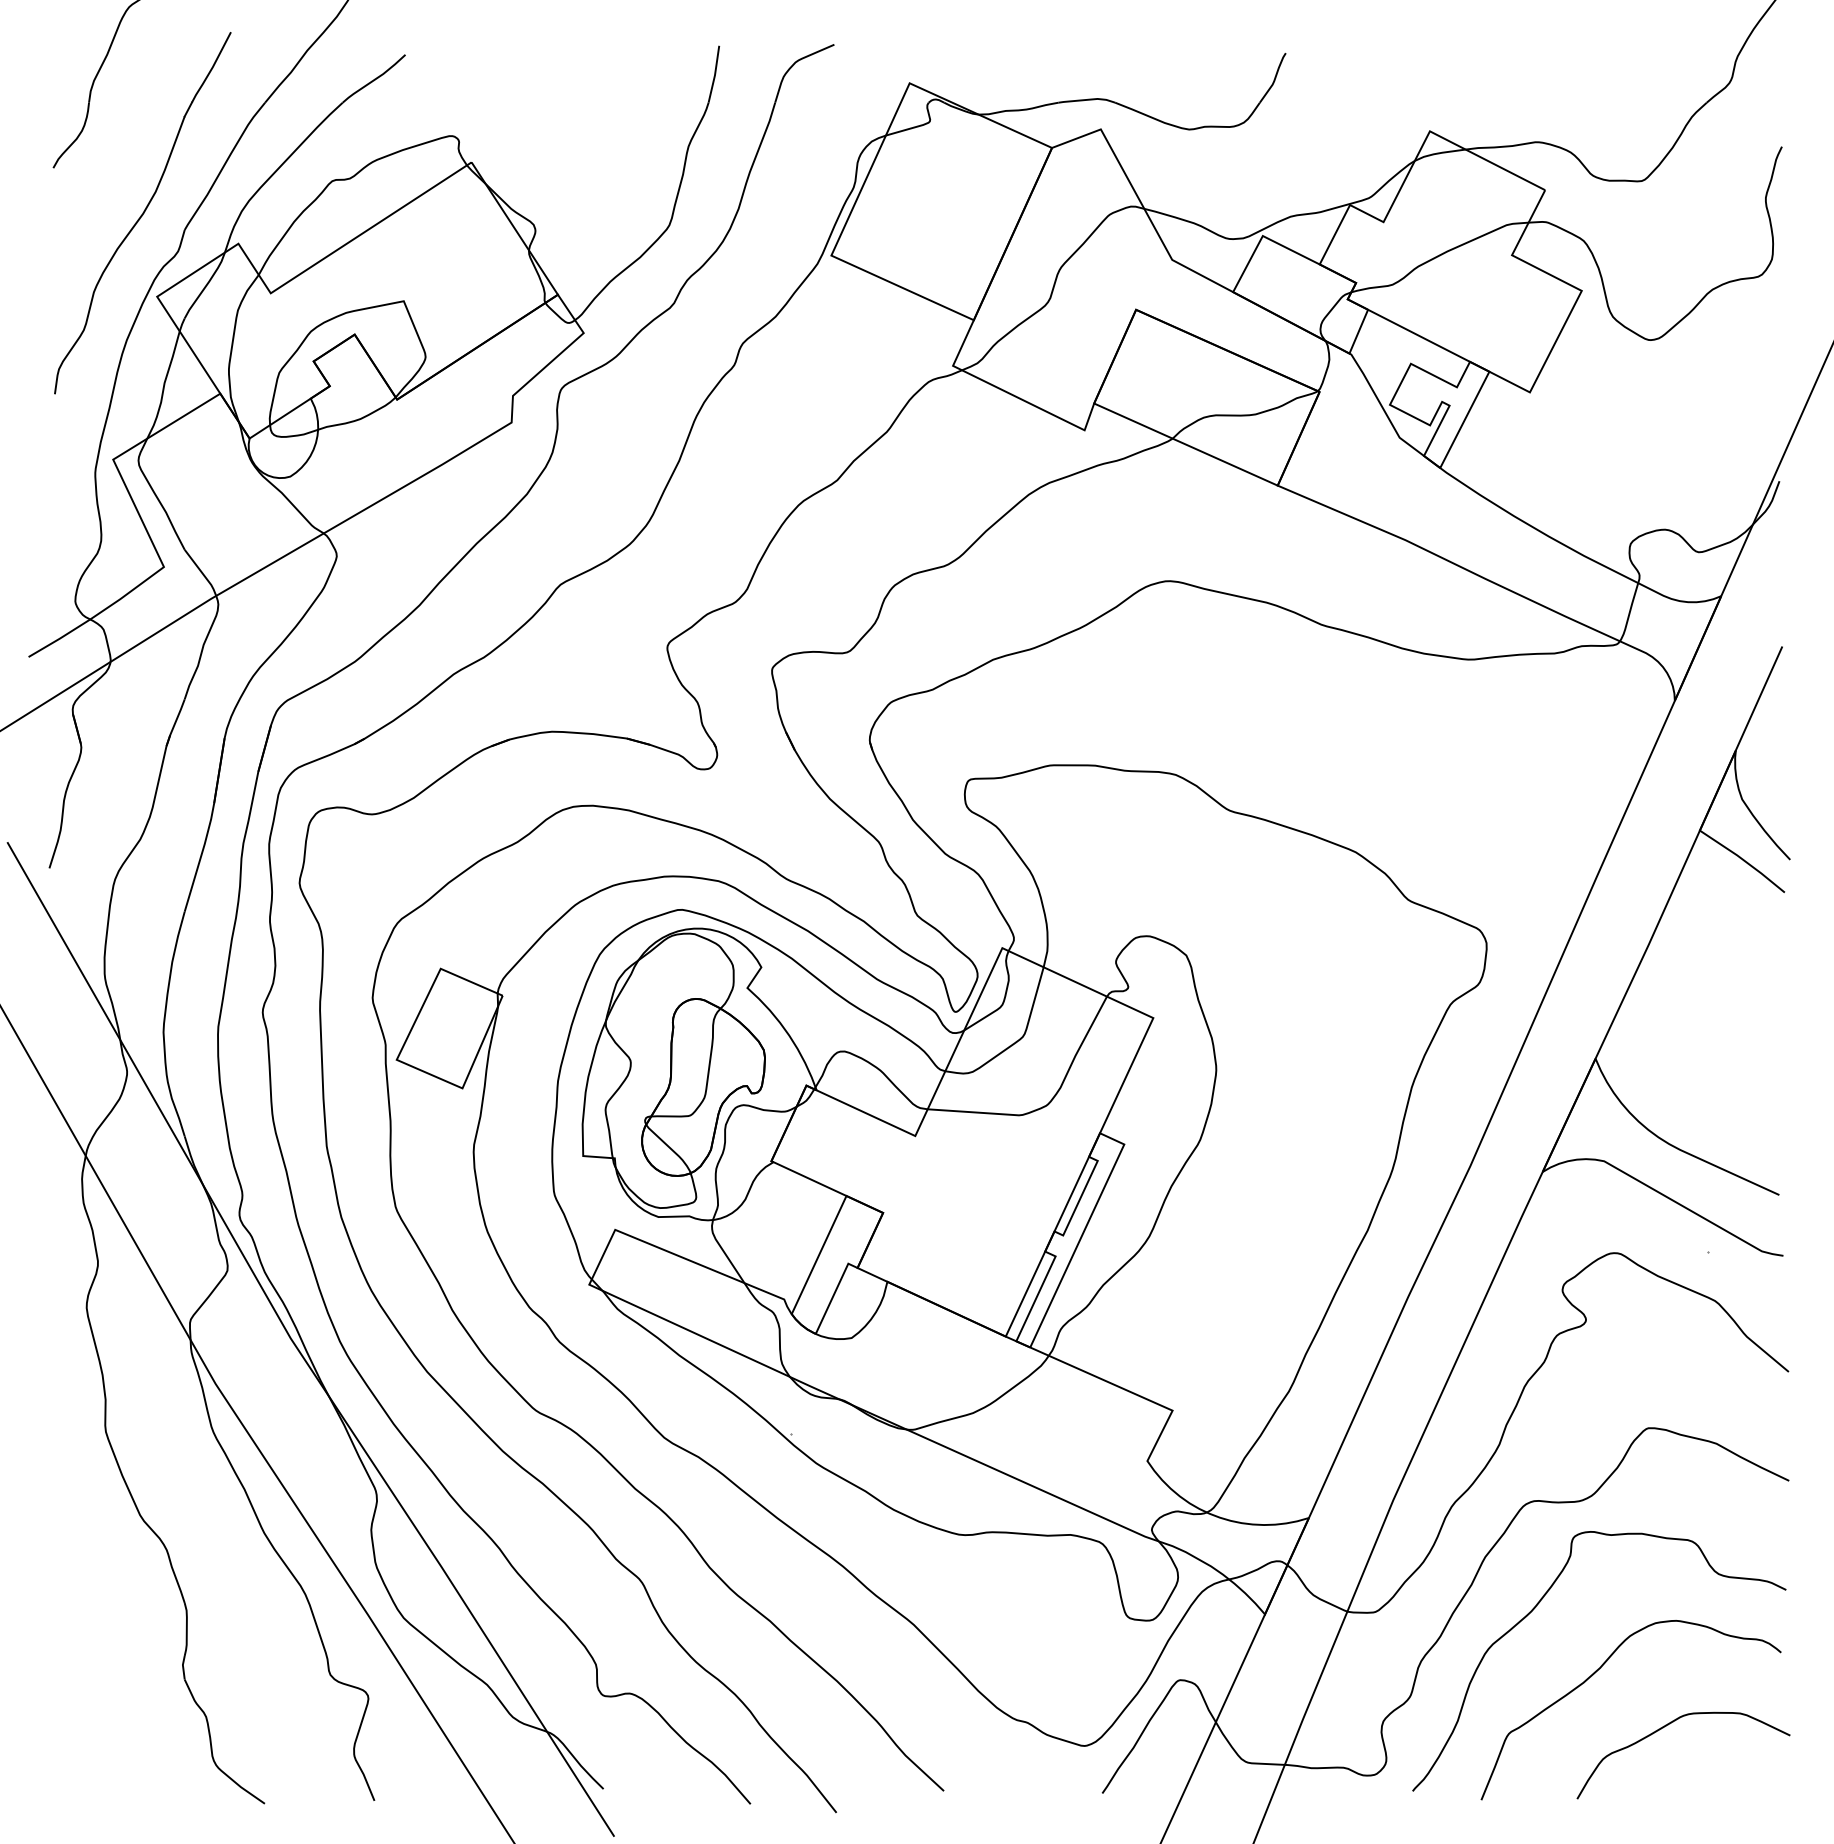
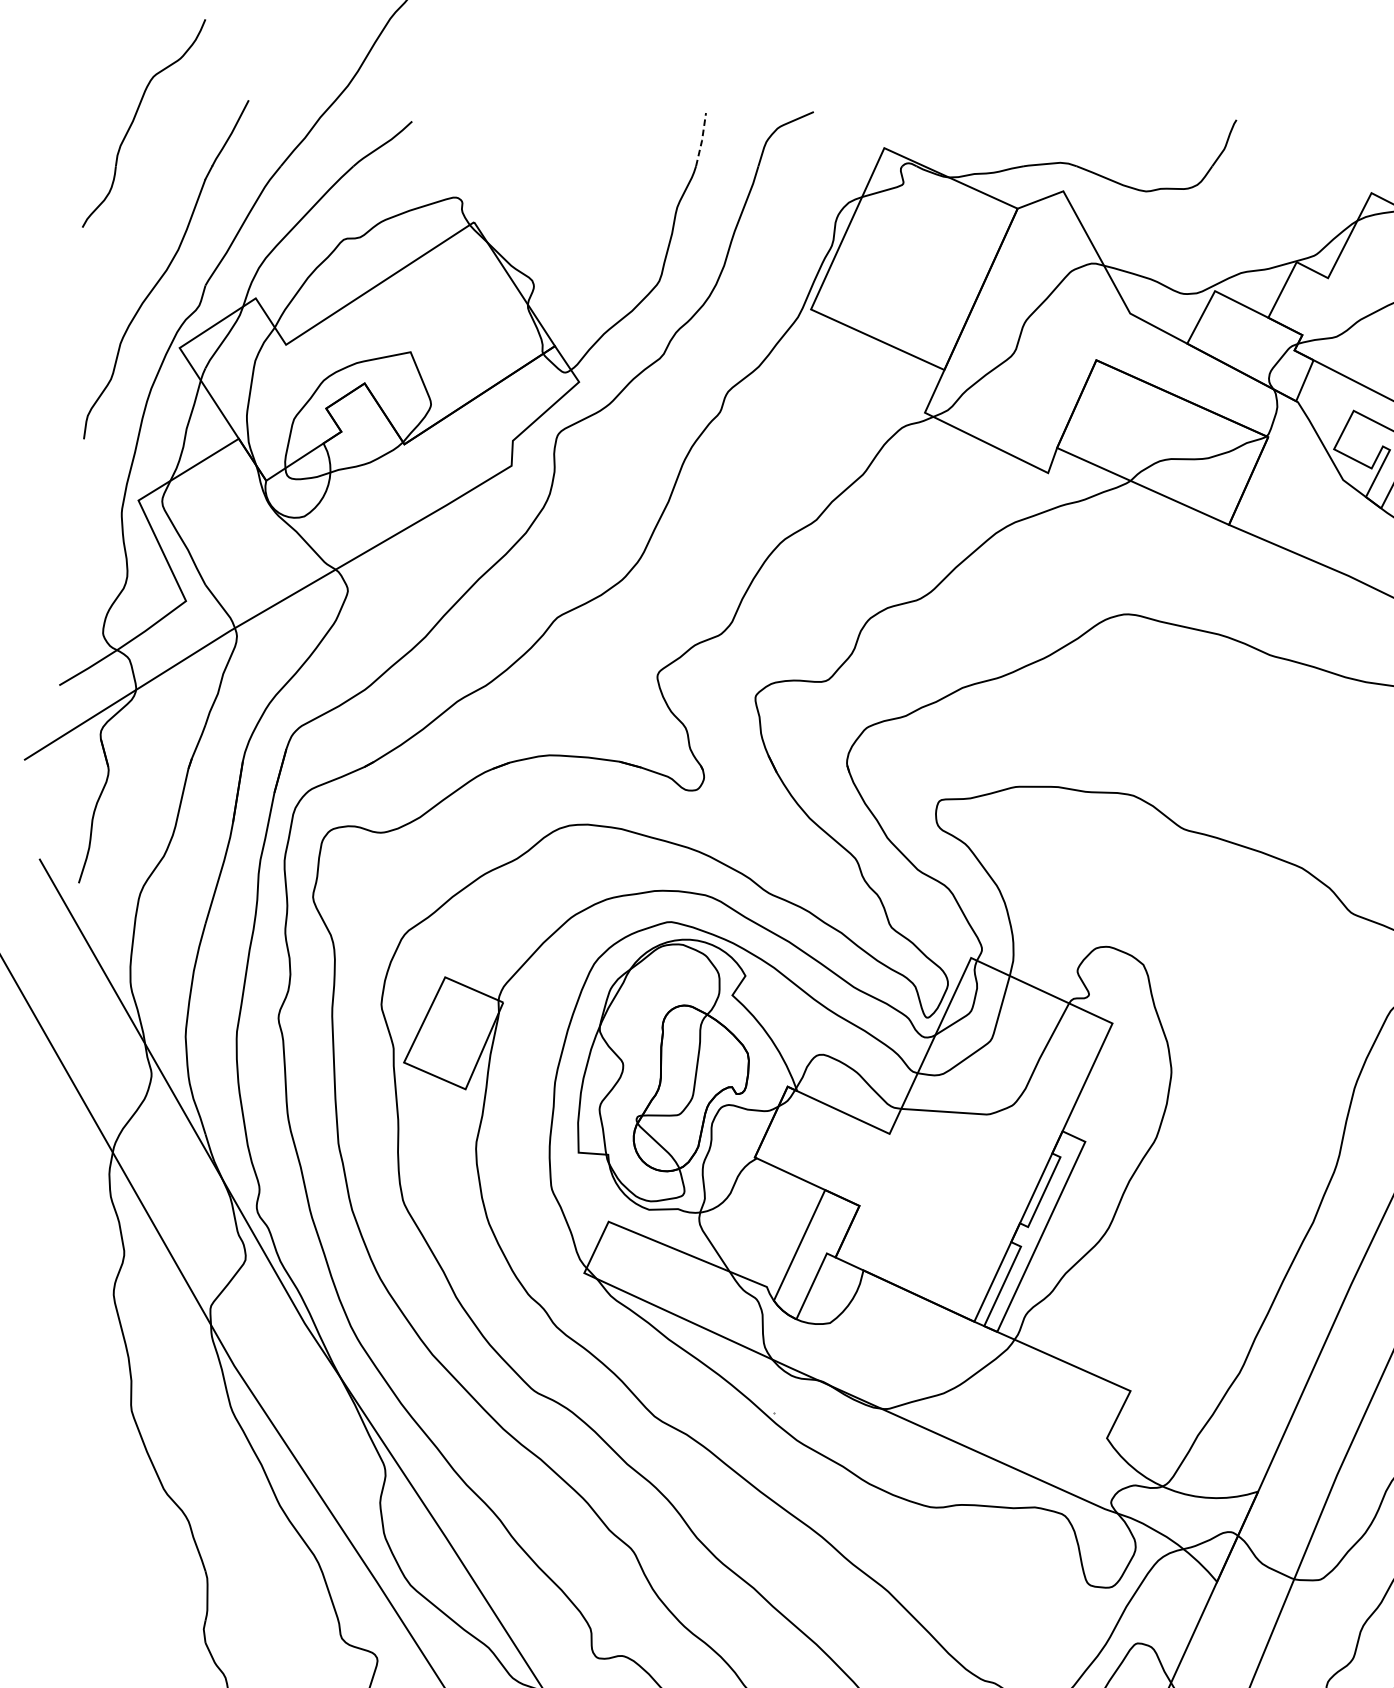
line: (714, 75) -> (701, 140), solid -> dashed

